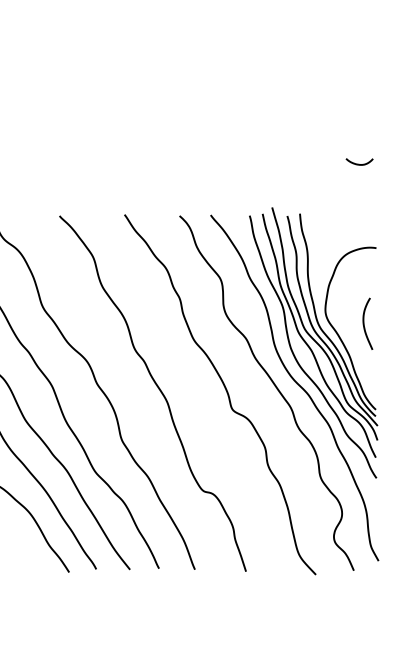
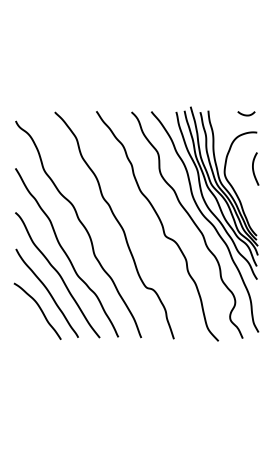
curve: (359, 163) -> (246, 114), moved
curve: (364, 323) -> (253, 168), moved

